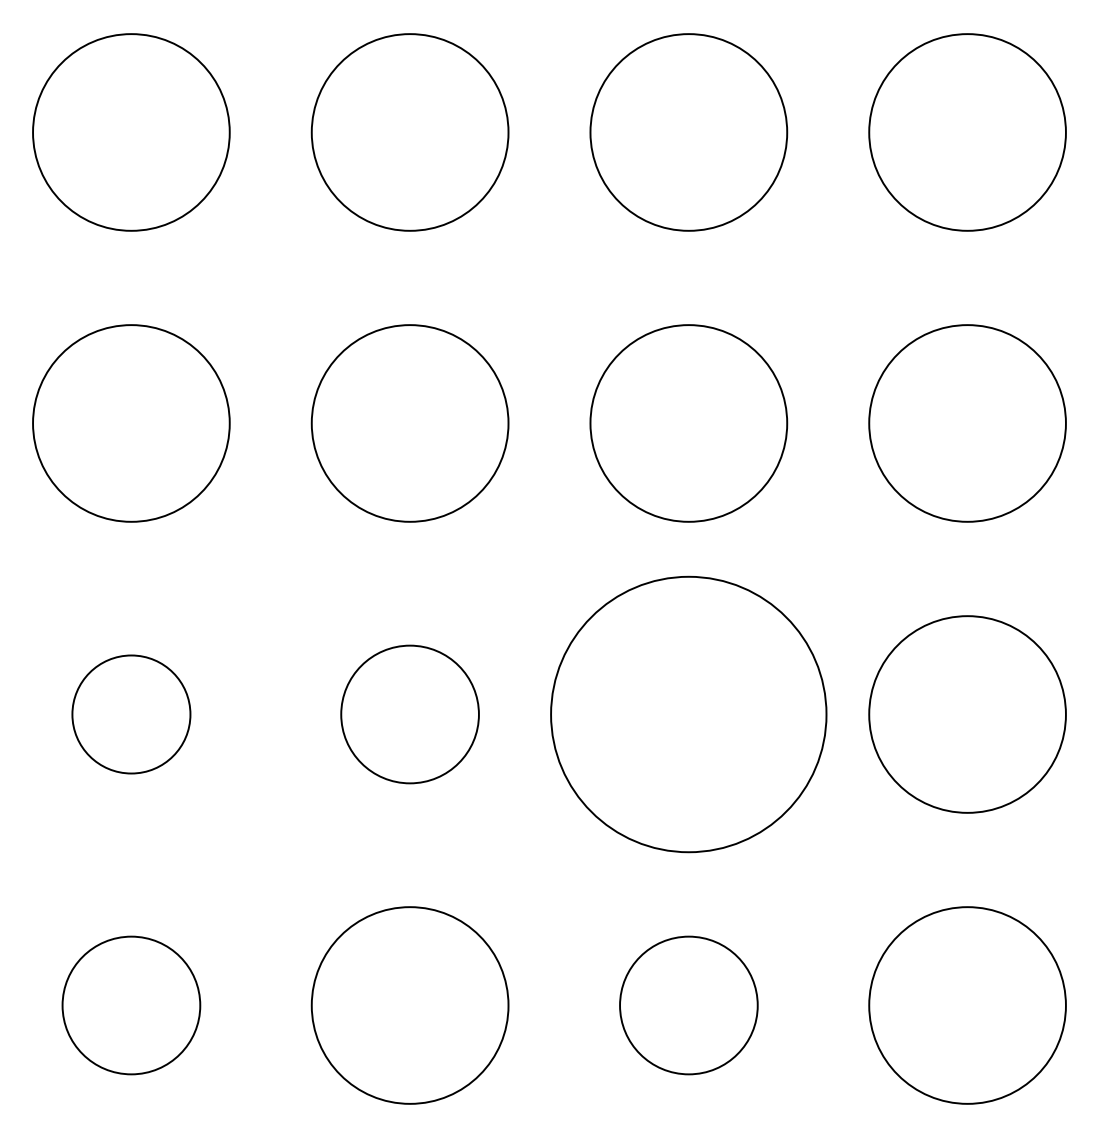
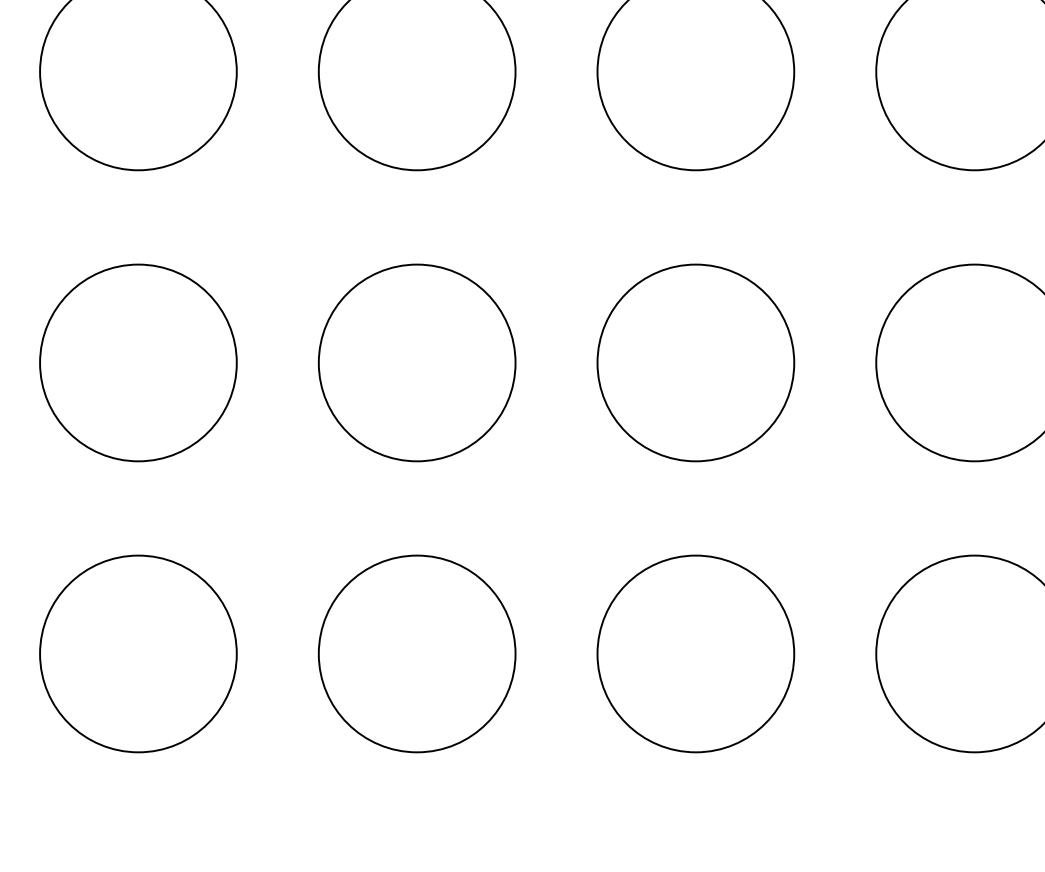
part: (131, 714) -> (138, 362), size x1.67
part: (409, 714) -> (416, 362), size x1.43
part: (688, 714) -> (695, 362), size x0.71
part: (131, 1005) -> (138, 653), size x1.43
part: (688, 1005) -> (695, 653), size x1.43

